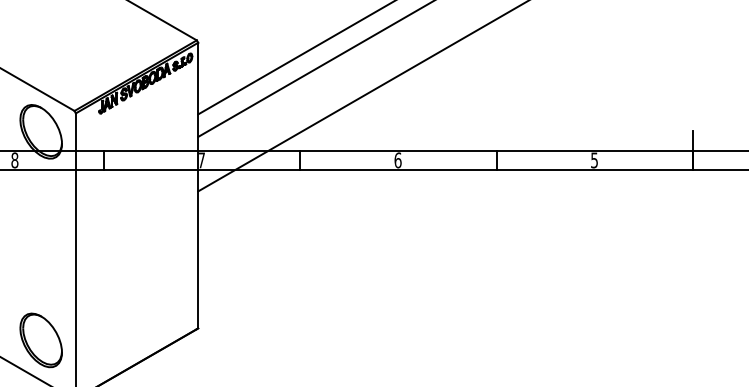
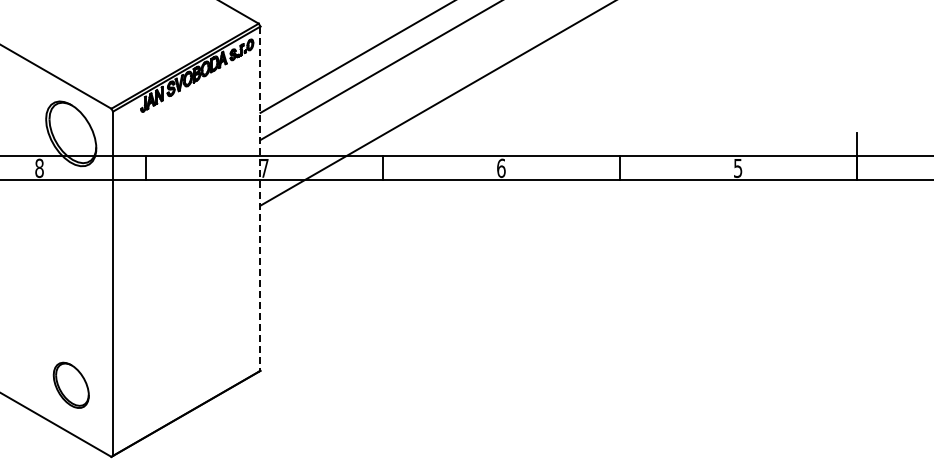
line: (198, 186) -> (260, 199), solid -> dashed
part: (41, 340) -> (71, 385), size x0.7

